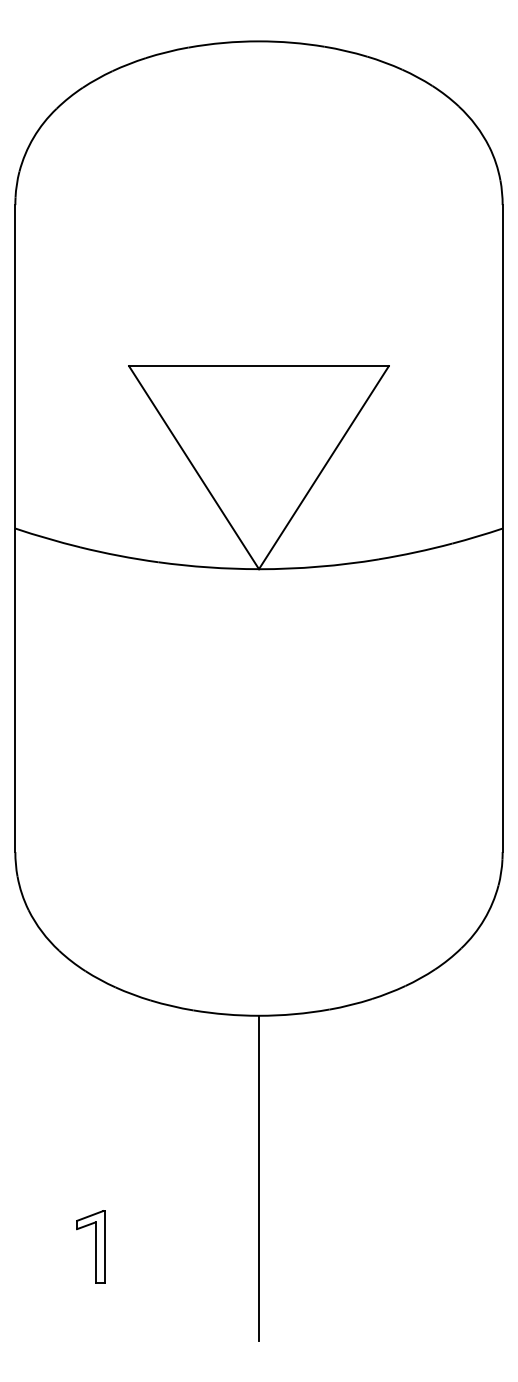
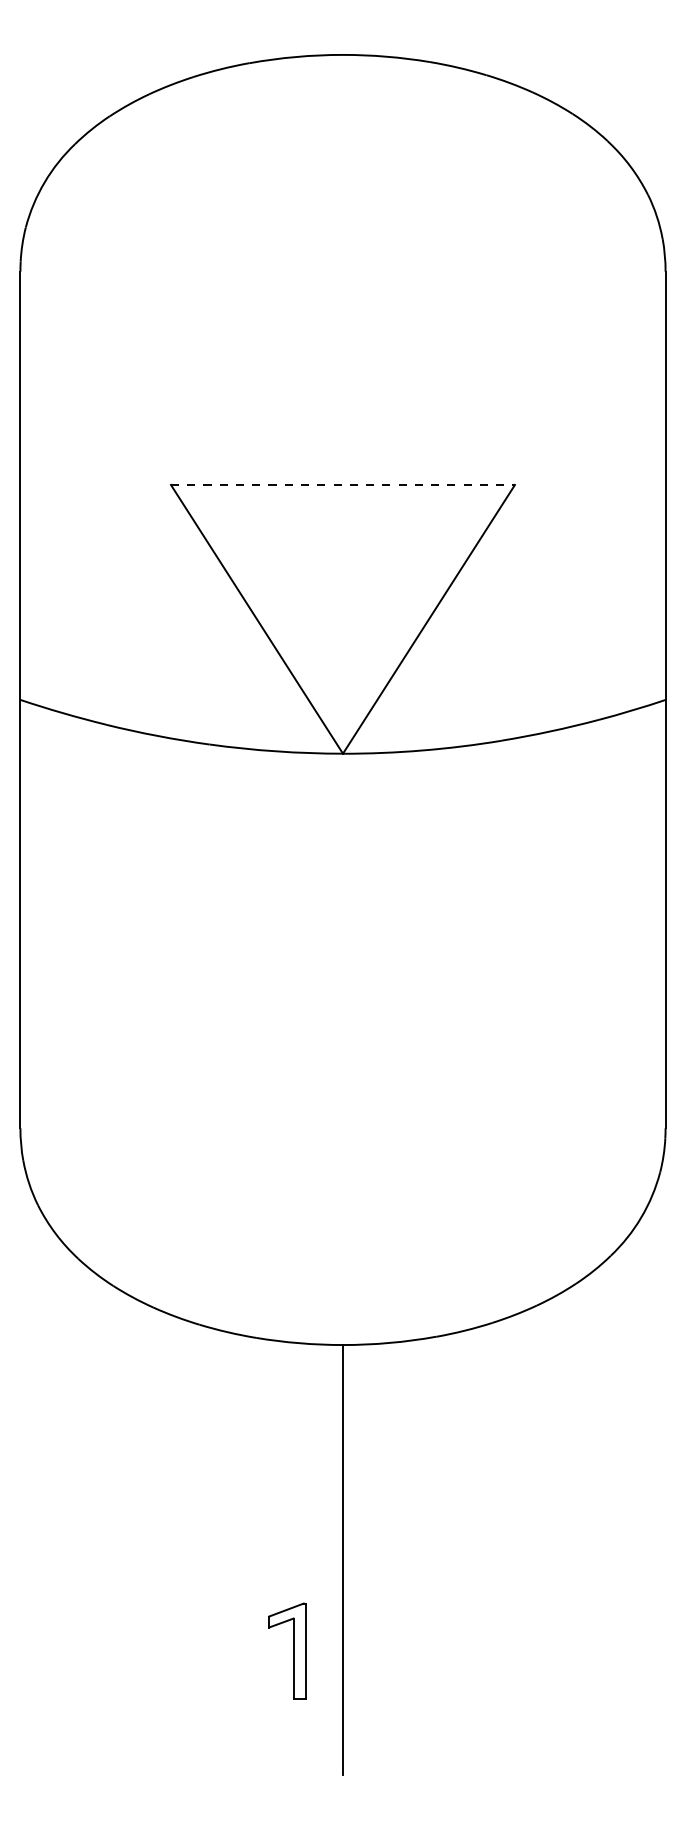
line: (259, 365) -> (343, 484), solid -> dashed
part: (90, 1246) -> (287, 1650), moved

